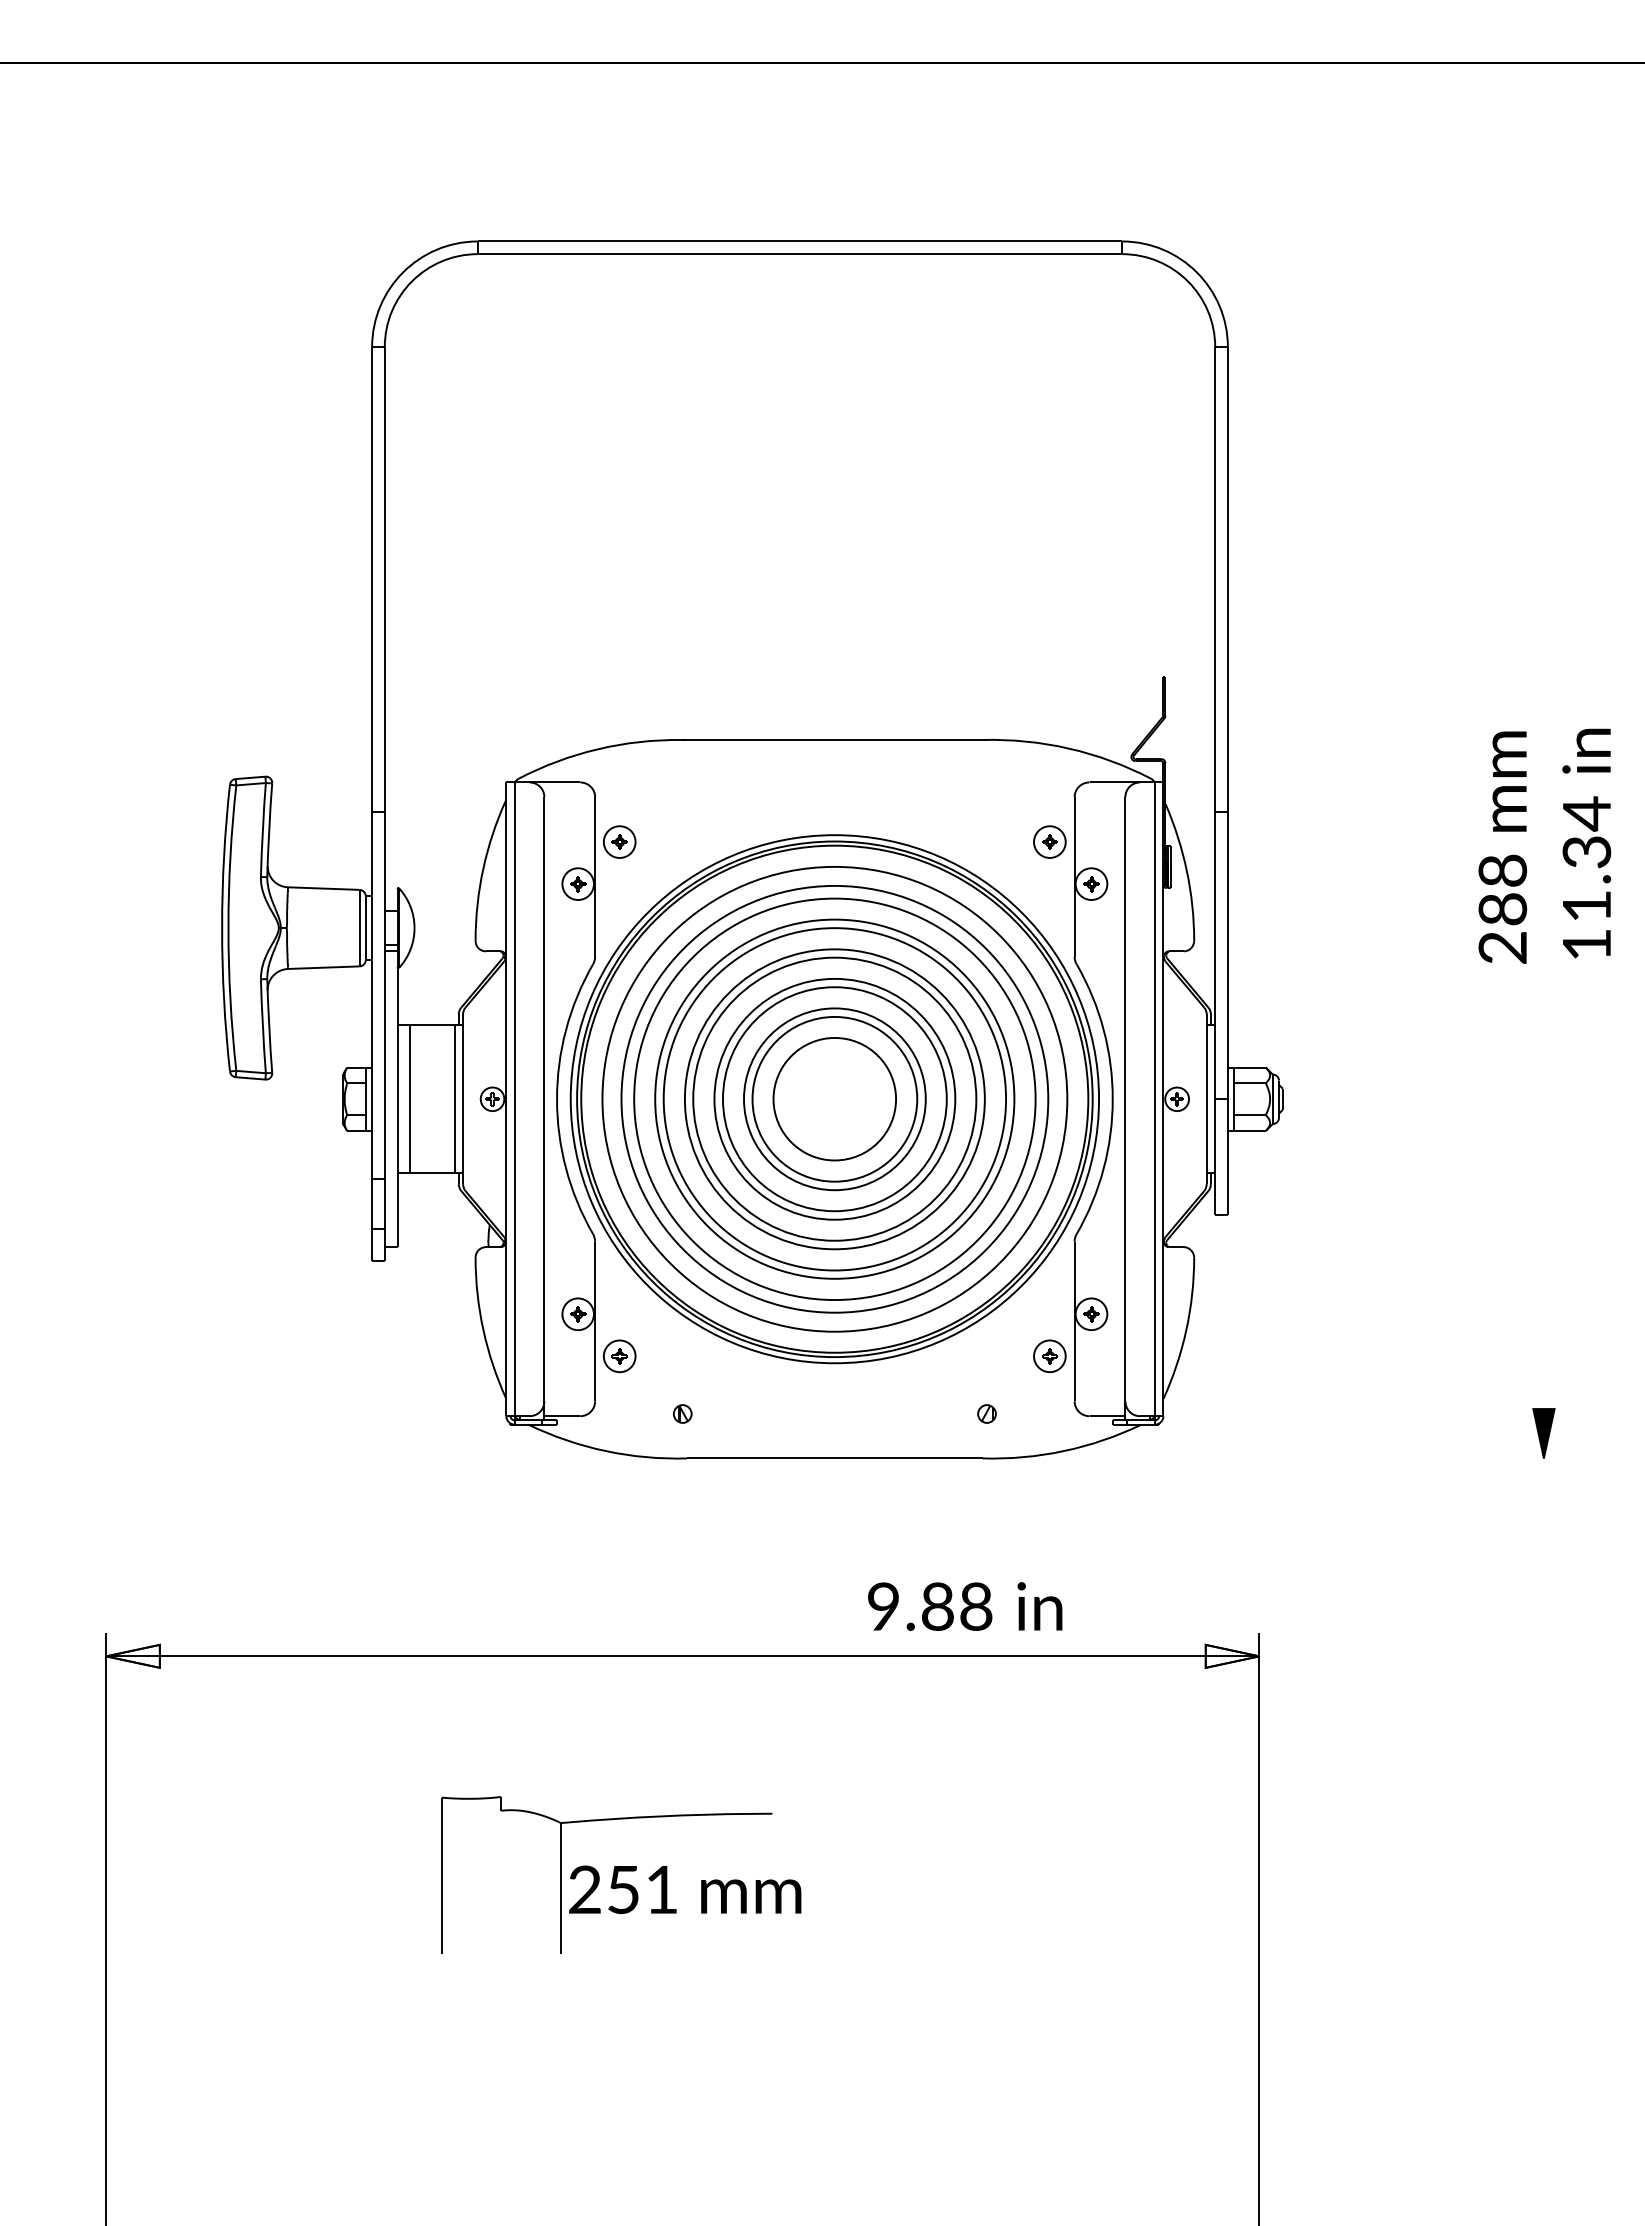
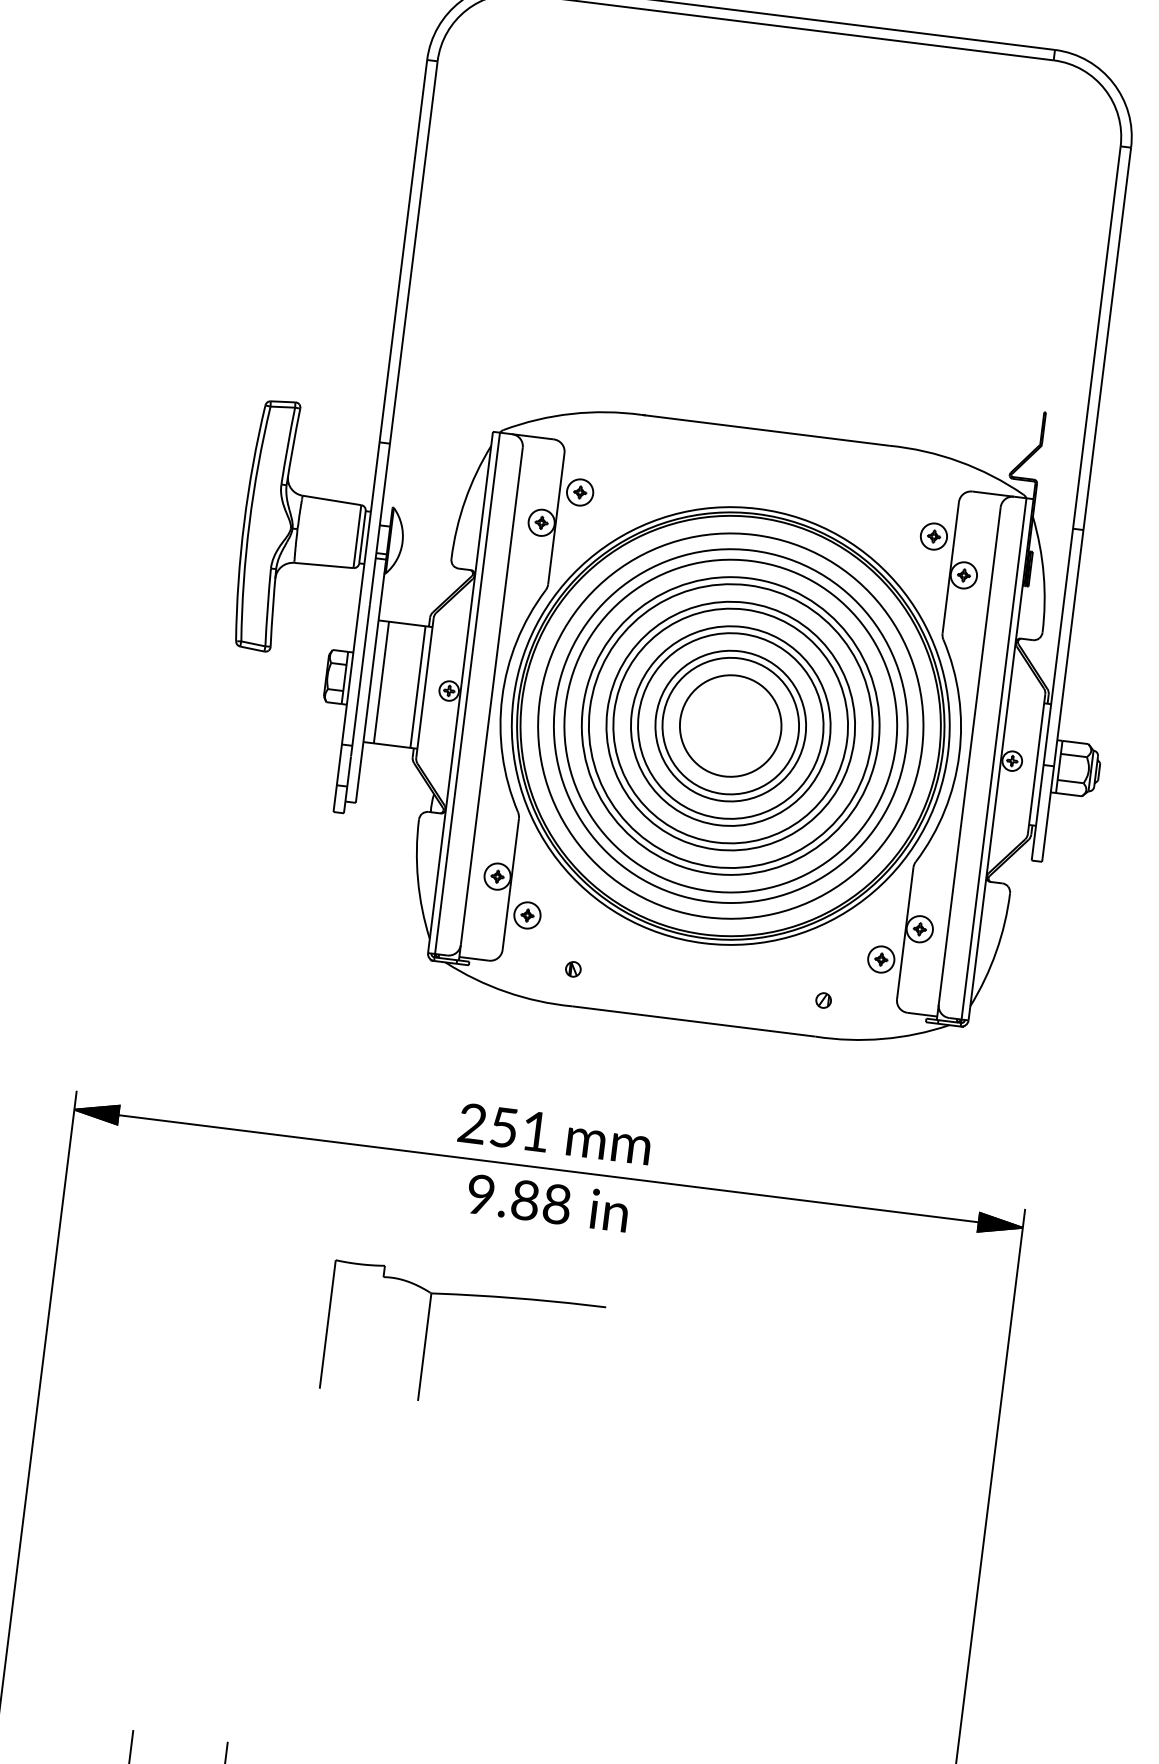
text: (965, 1606) -> (548, 1203), moved
fill: (132, 1655) -> (96, 1111), added
fill: (1232, 1655) -> (1000, 1224), added
text: (685, 1889) -> (555, 1133), moved

